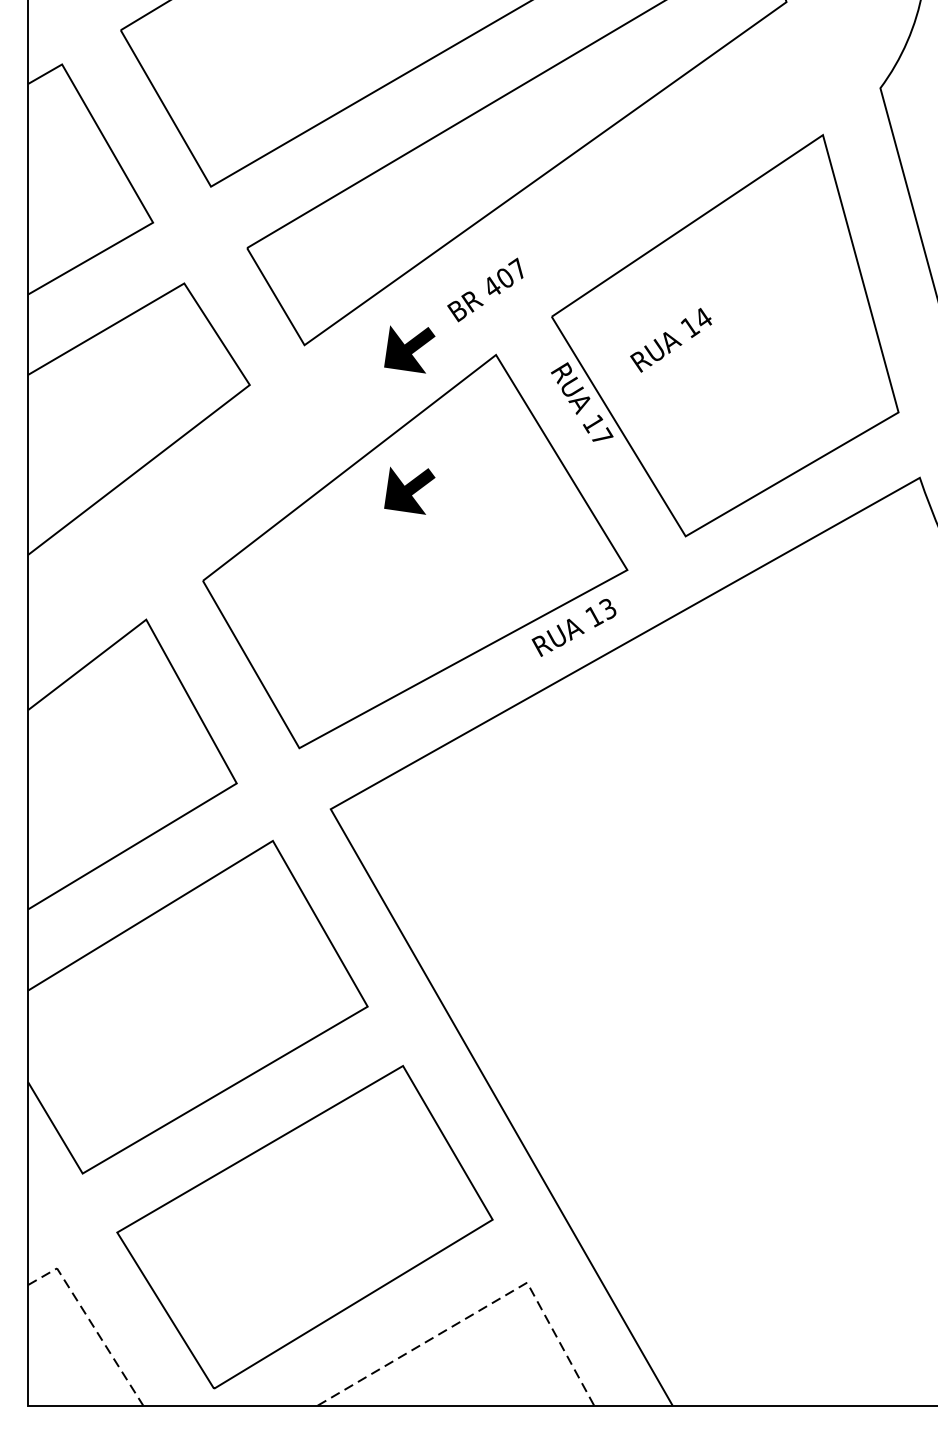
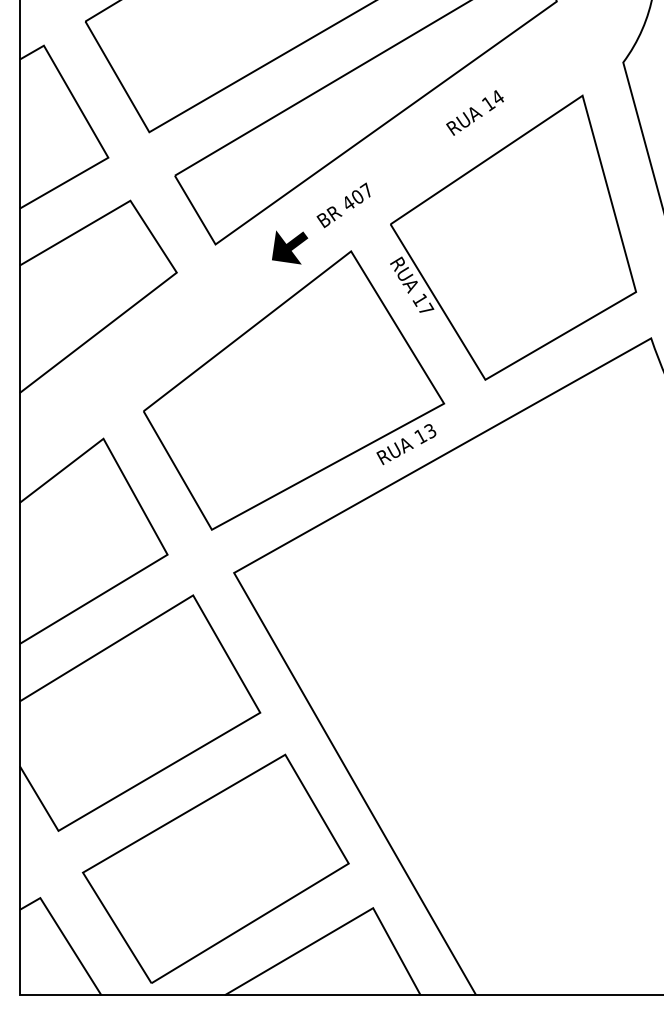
text: (670, 339) -> (474, 112), moved
part: (410, 490) -> (290, 347), removed
line: (485, 1307) -> (343, 925), dashed -> solid
line: (91, 1322) -> (64, 936), dashed -> solid

